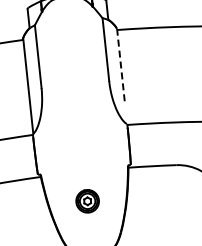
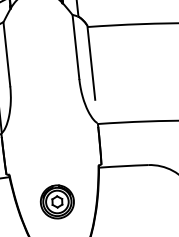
line: (120, 64) -> (90, 62), dashed -> solid
part: (87, 201) -> (57, 202), size x1.43

